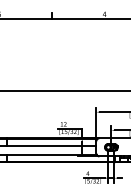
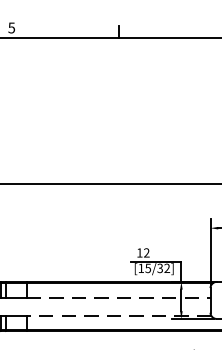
line: (51, 146) -> (118, 298), solid -> dashed
line: (51, 154) -> (118, 314), solid -> dashed

